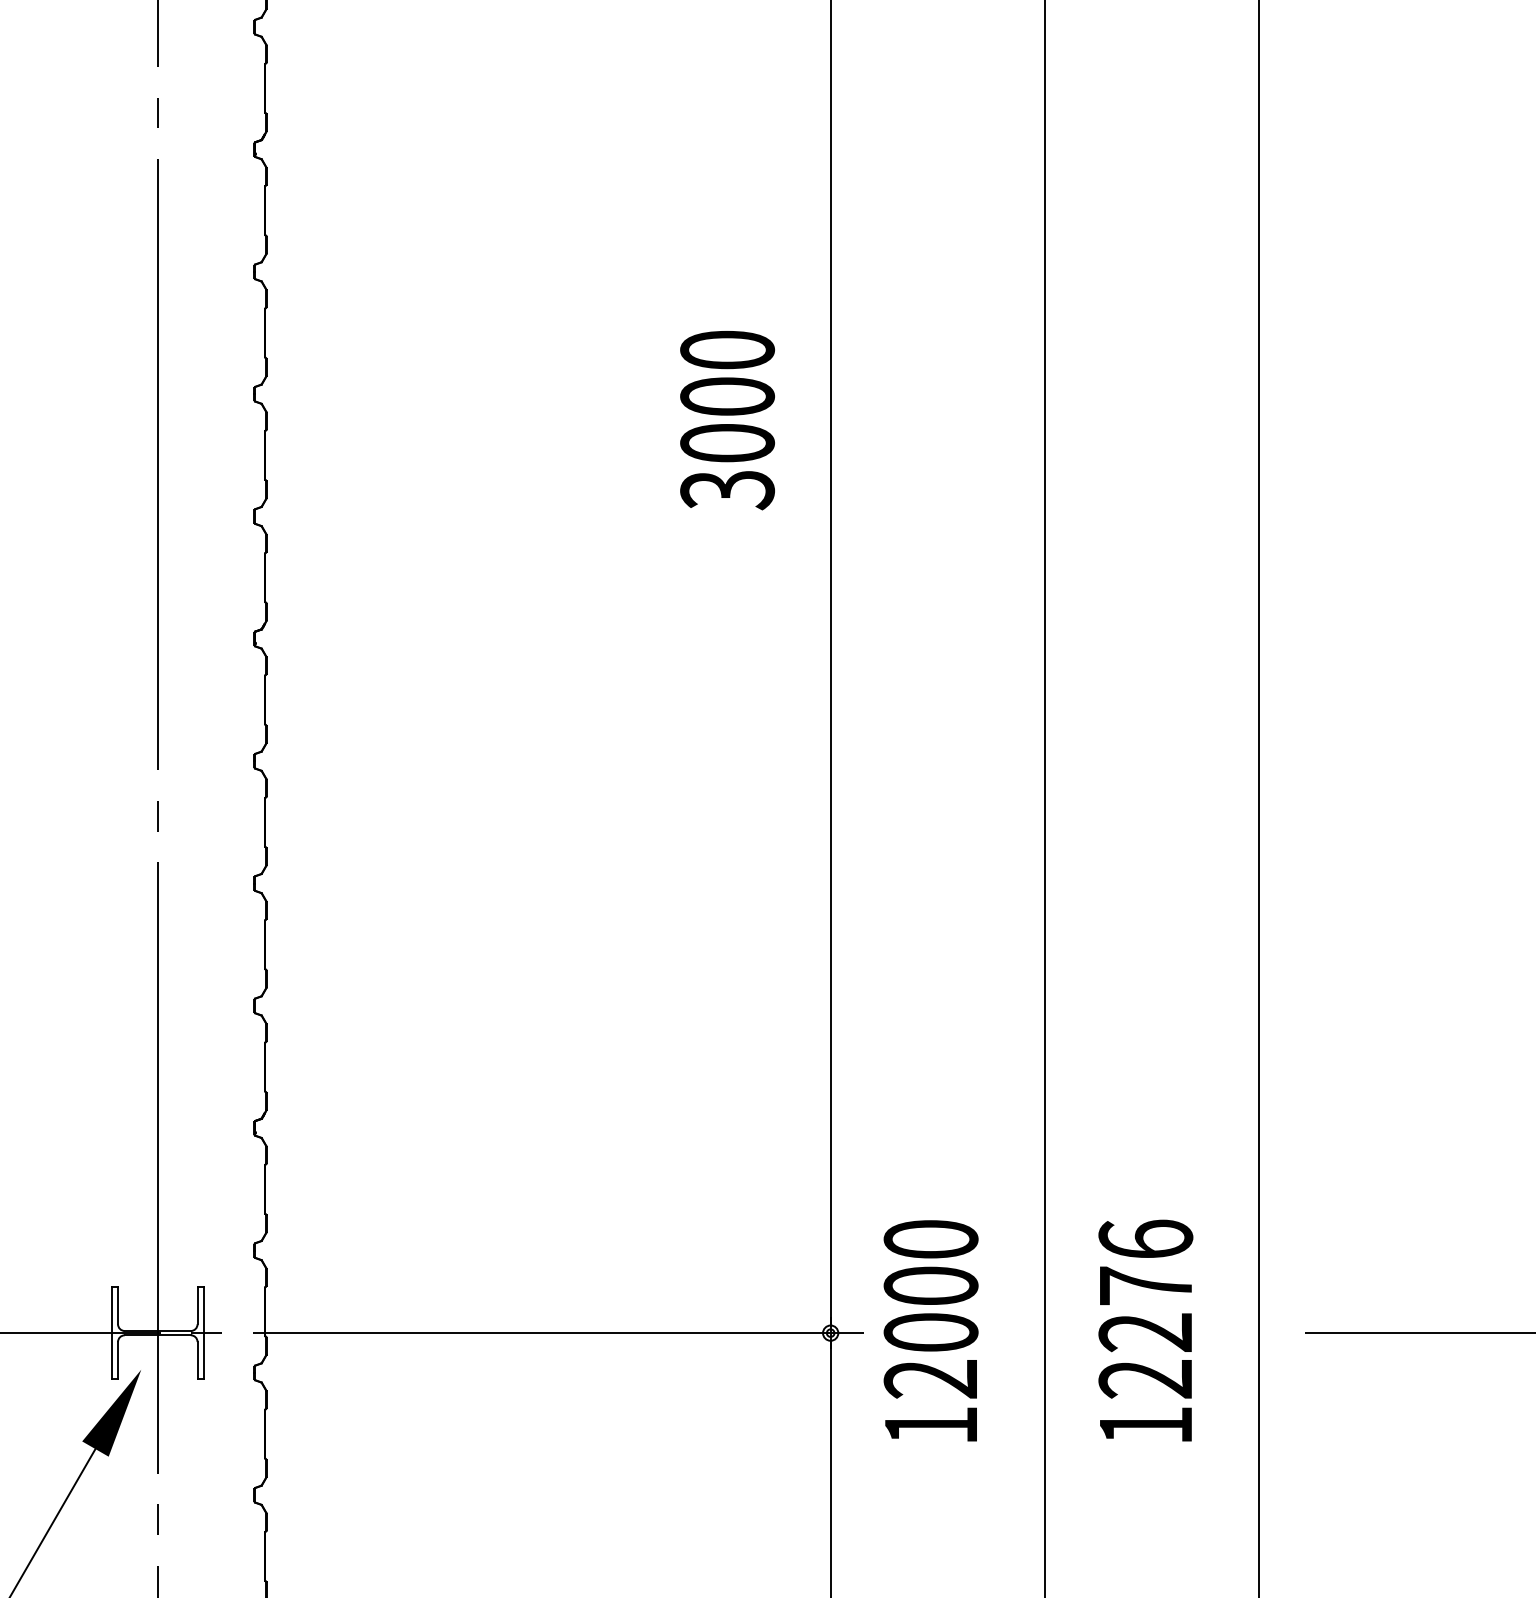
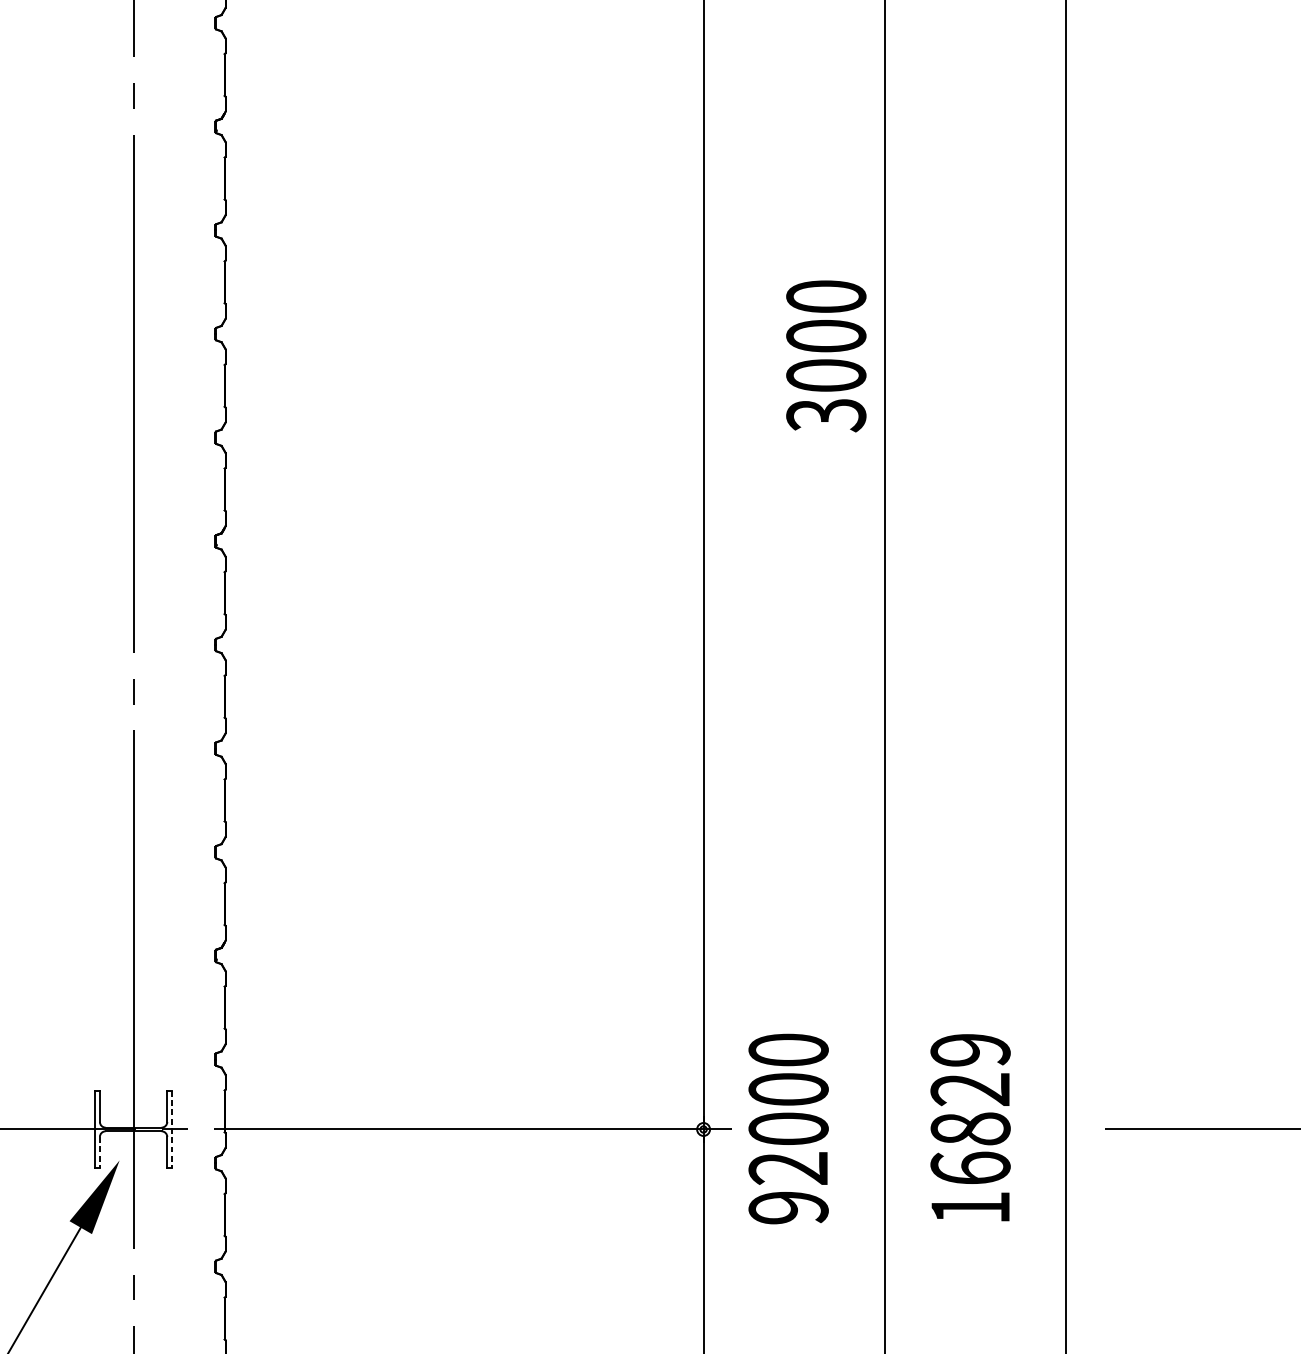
text: (727, 420) -> (826, 356), moved
text: (1145, 1308) -> (970, 1108), 12276 -> 16829
line: (203, 1333) -> (172, 1129), solid -> dashed
line: (118, 1360) -> (100, 1152), solid -> dashed
text: (930, 1425) -> (788, 1207), 12000 -> 92000

